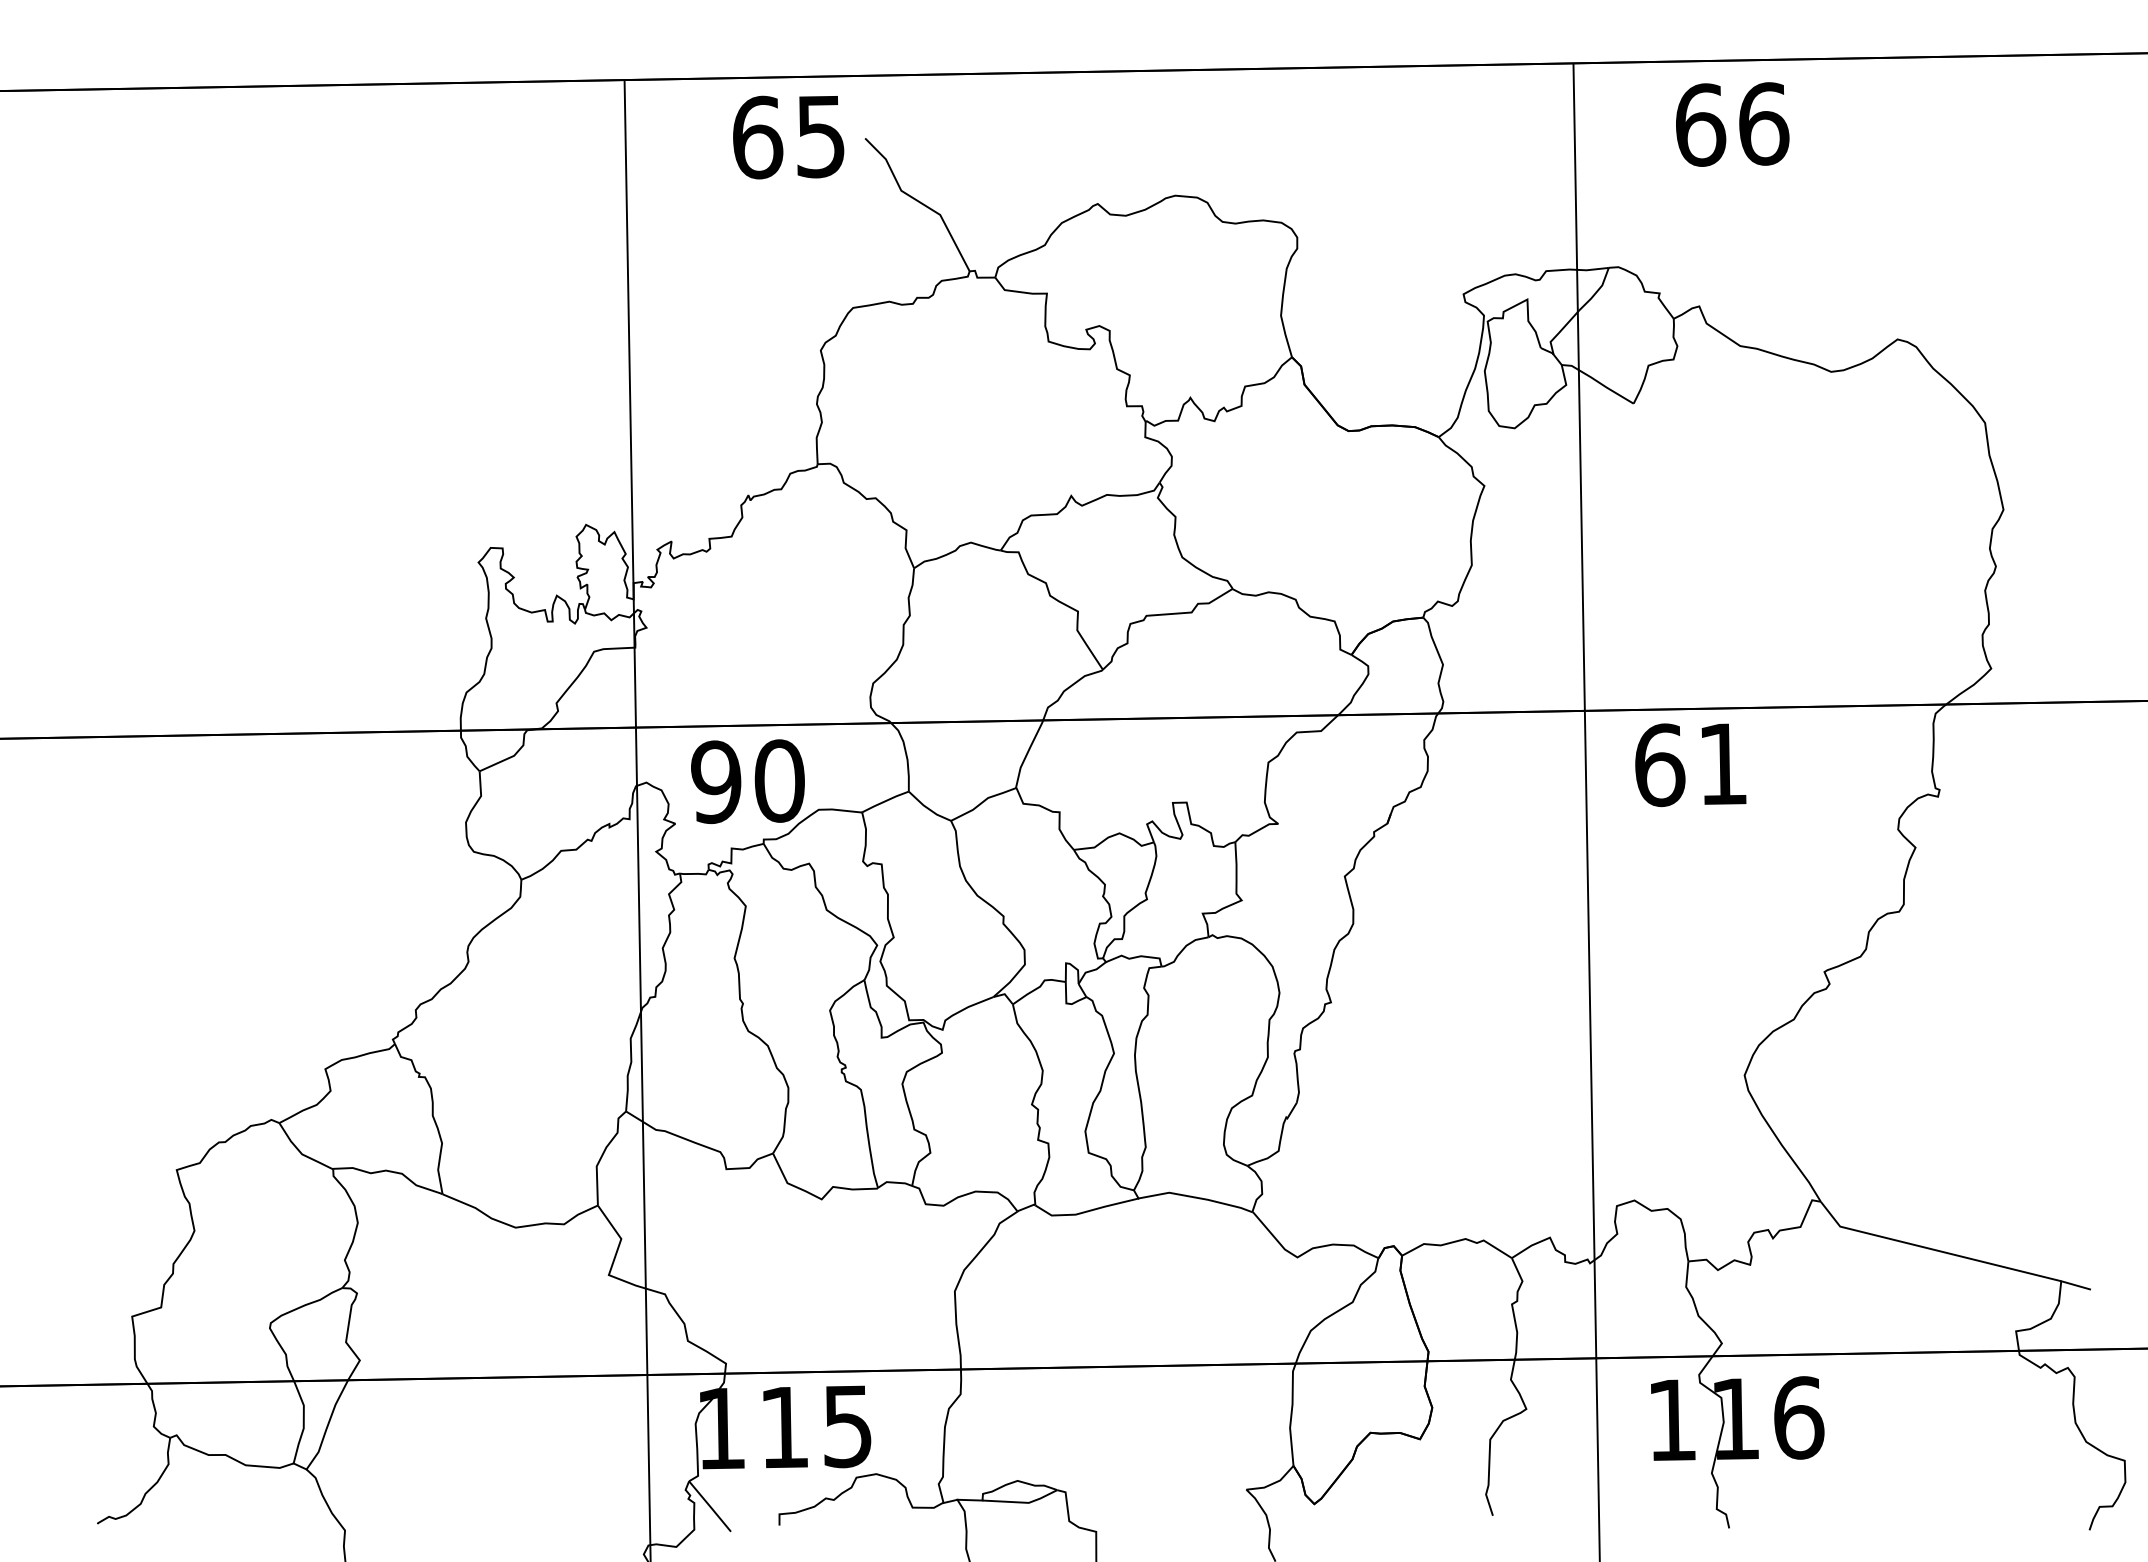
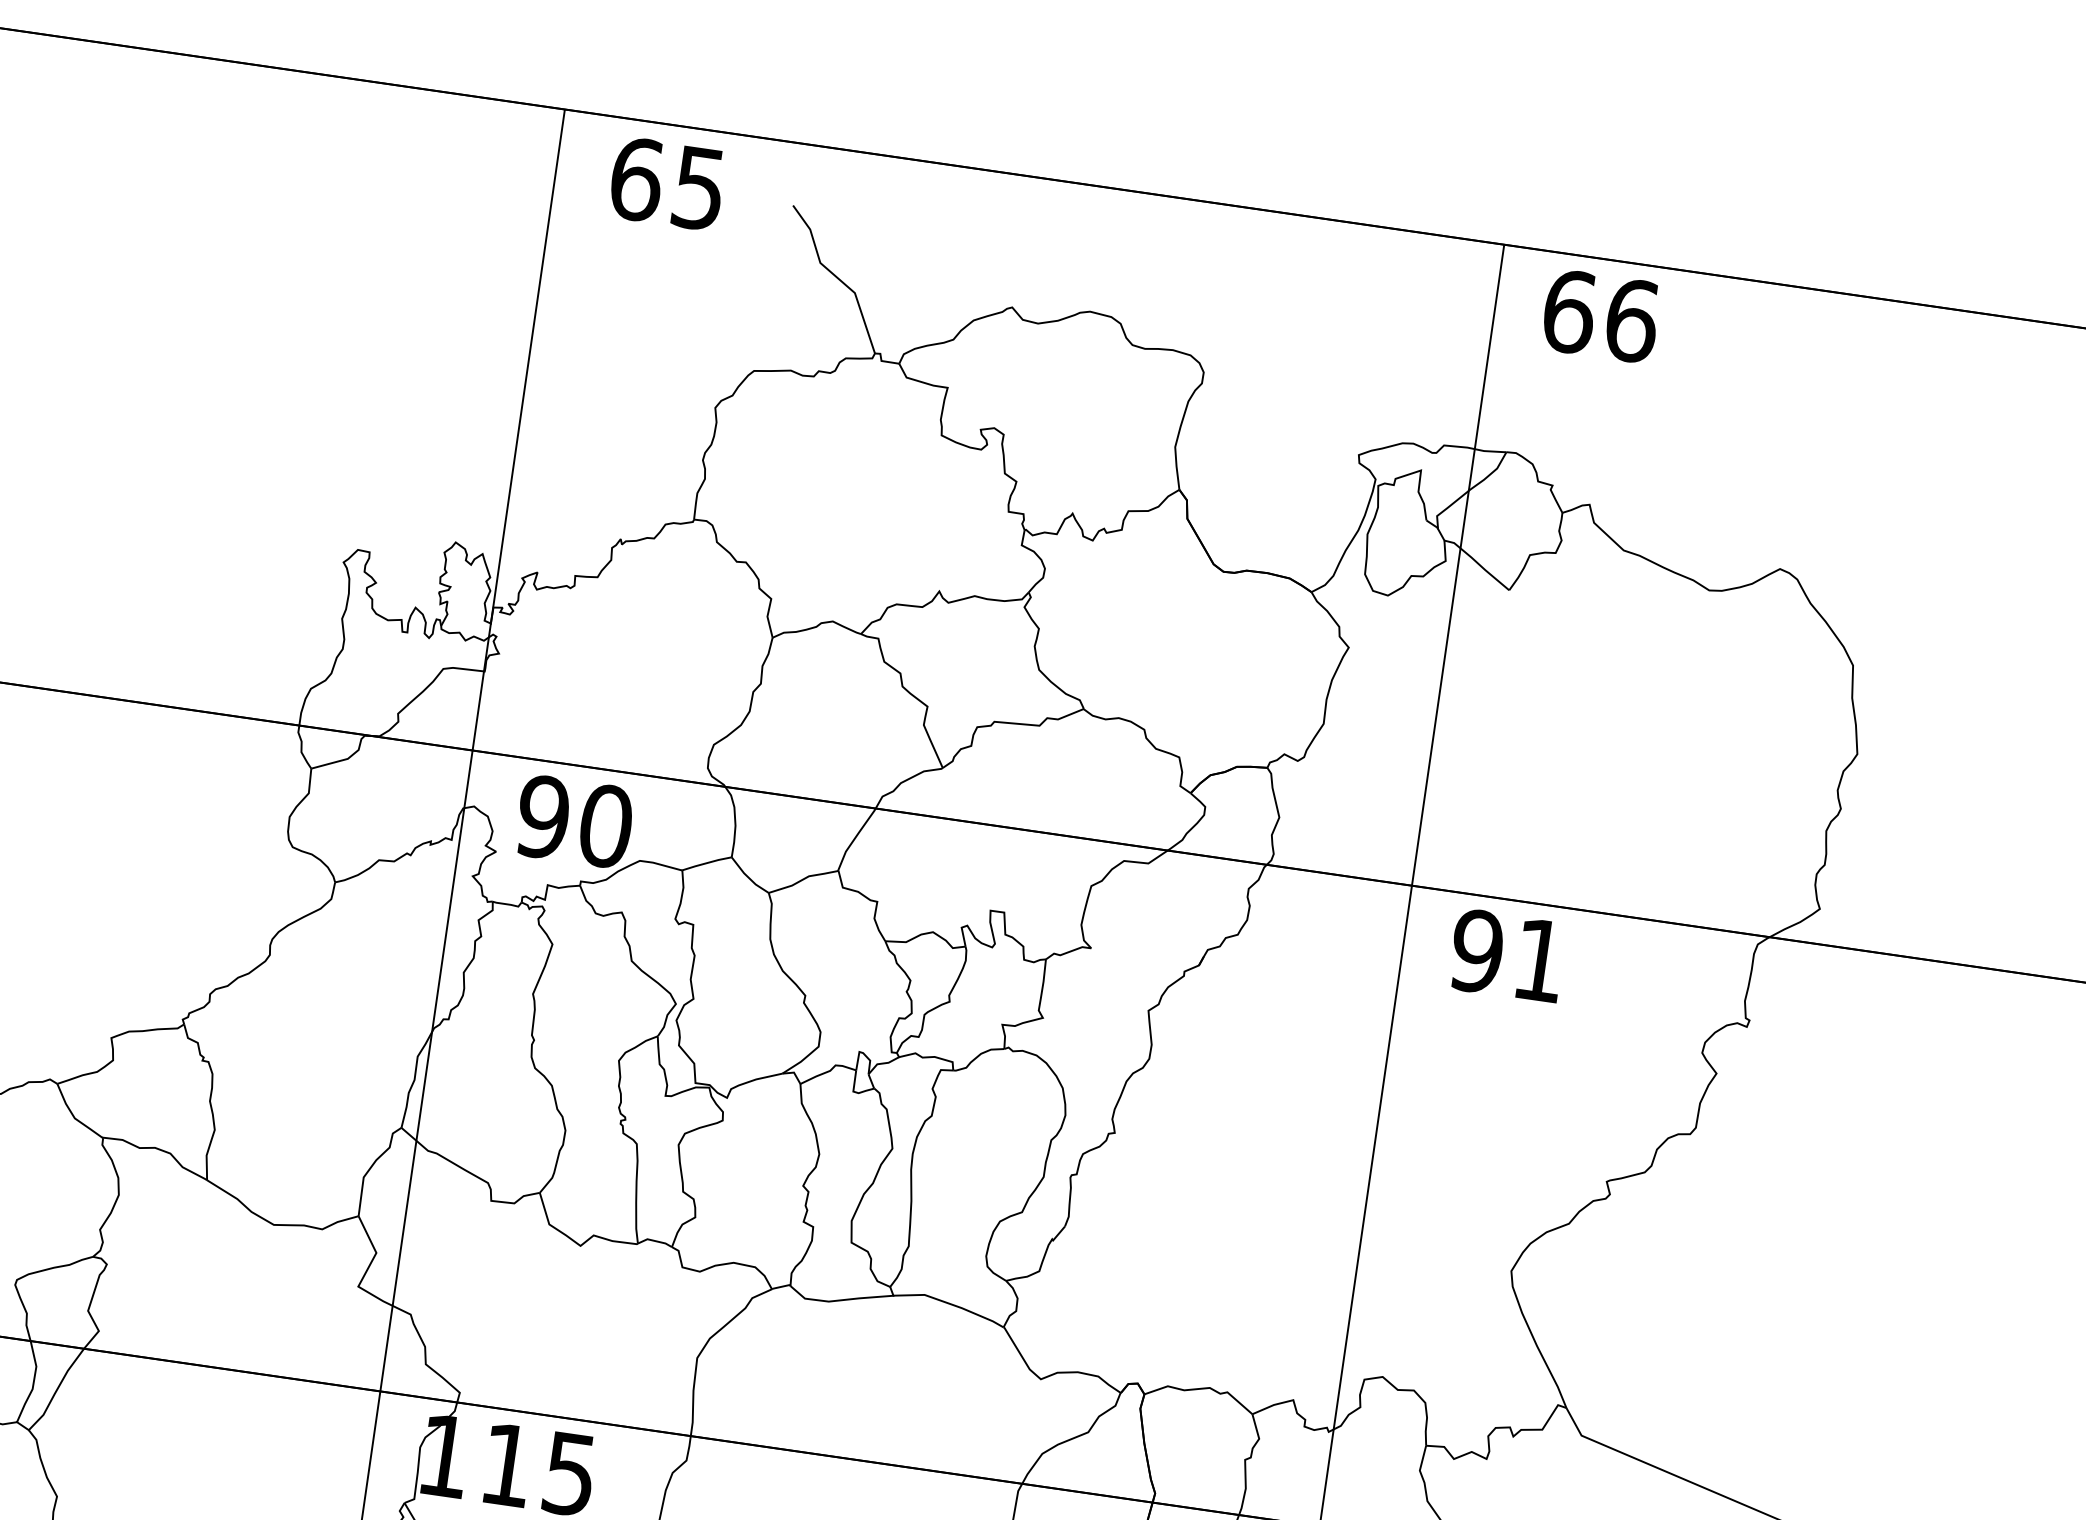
text: (1732, 124) -> (1601, 316), moved
text: (788, 137) -> (667, 184), moved
text: (1659, 765) -> (1476, 951), 61 -> 91

